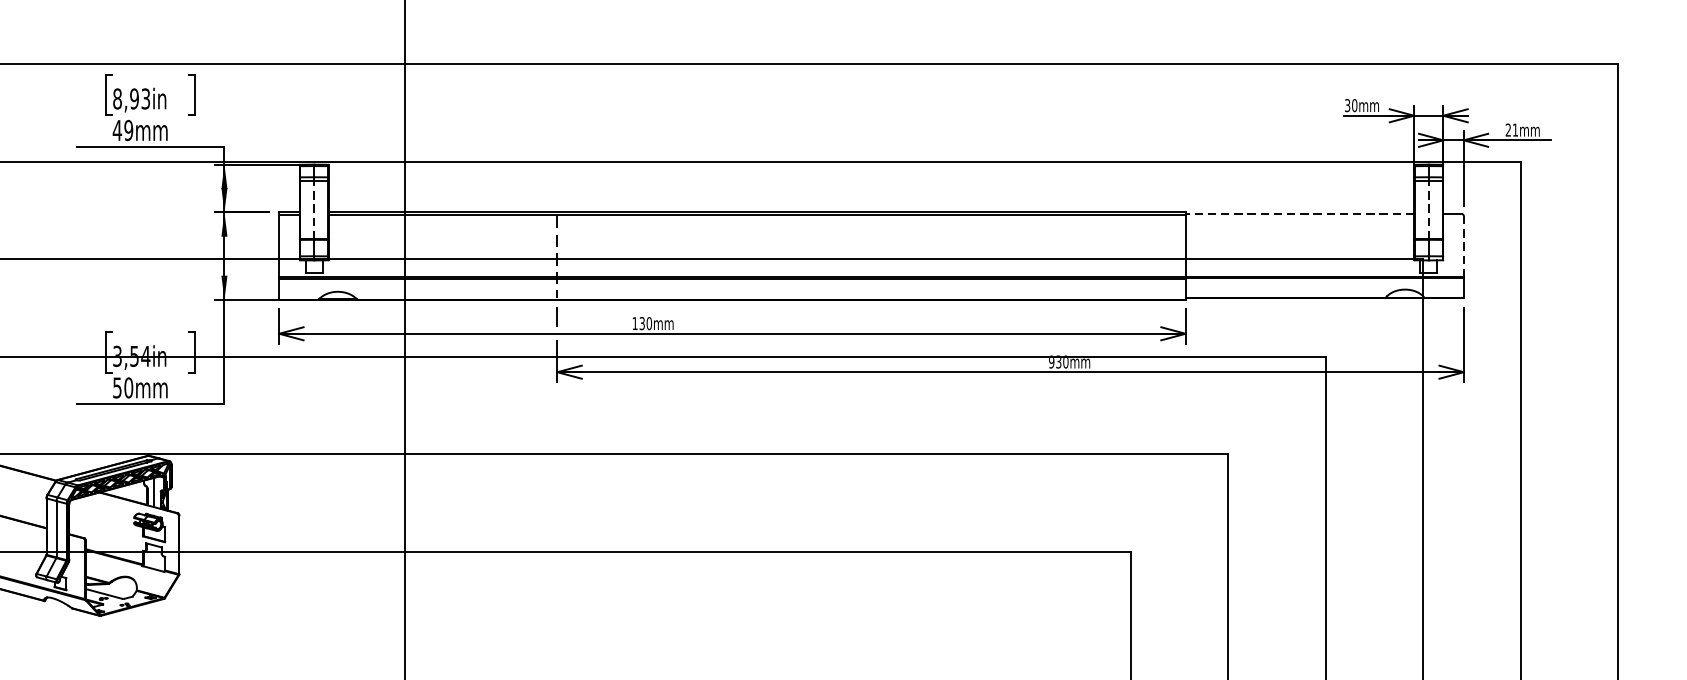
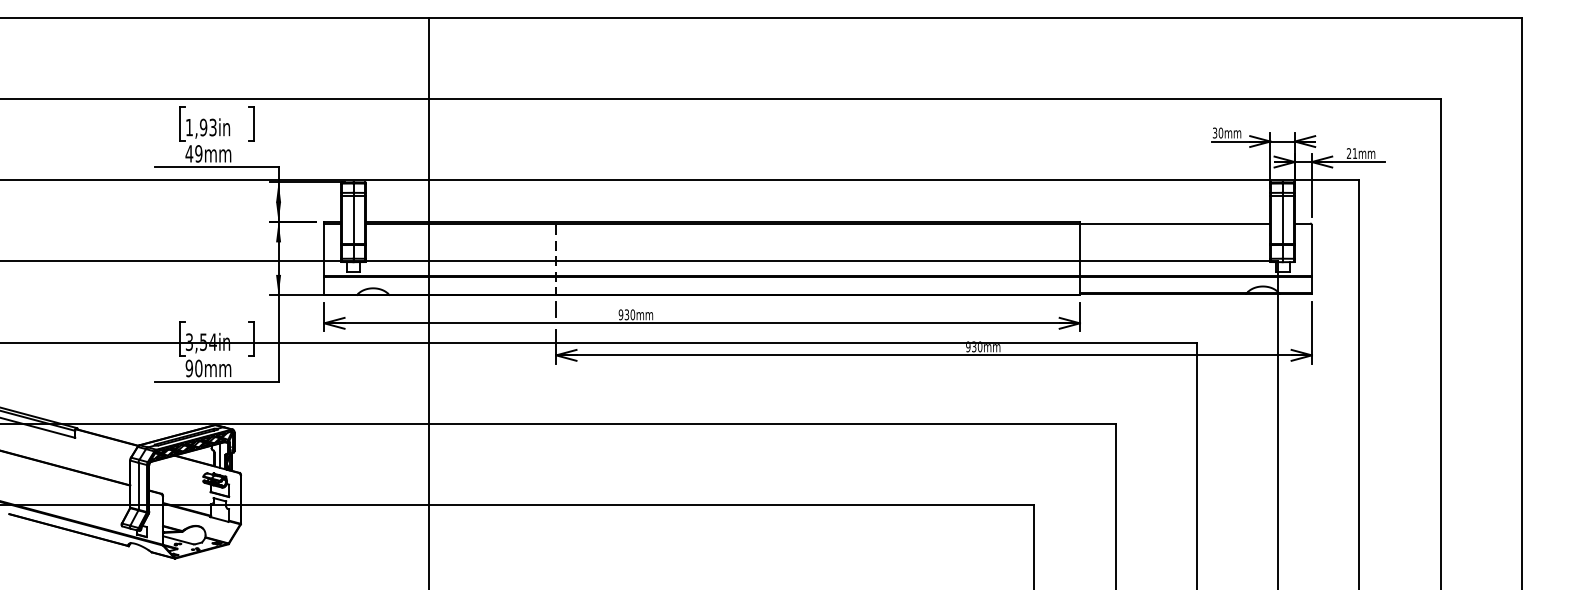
text: (117, 98) -> (189, 127), 8,93in -> 1,93in
line: (314, 209) -> (353, 219), dashed -> solid
line: (1428, 209) -> (1282, 219), dashed -> solid
line: (1298, 214) -> (1174, 223), dashed -> solid
line: (1463, 246) -> (1311, 250), dashed -> solid
text: (634, 323) -> (620, 314), 130mm -> 930mm
text: (117, 386) -> (189, 367), 50mm -> 90mm

